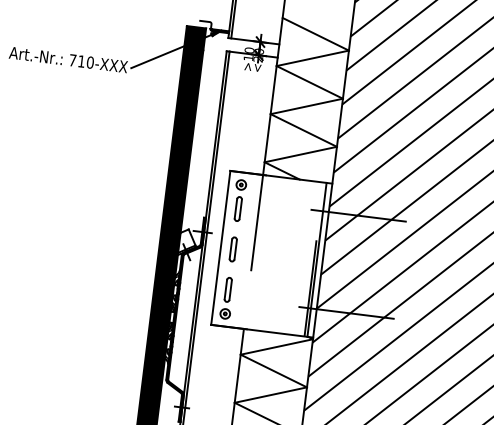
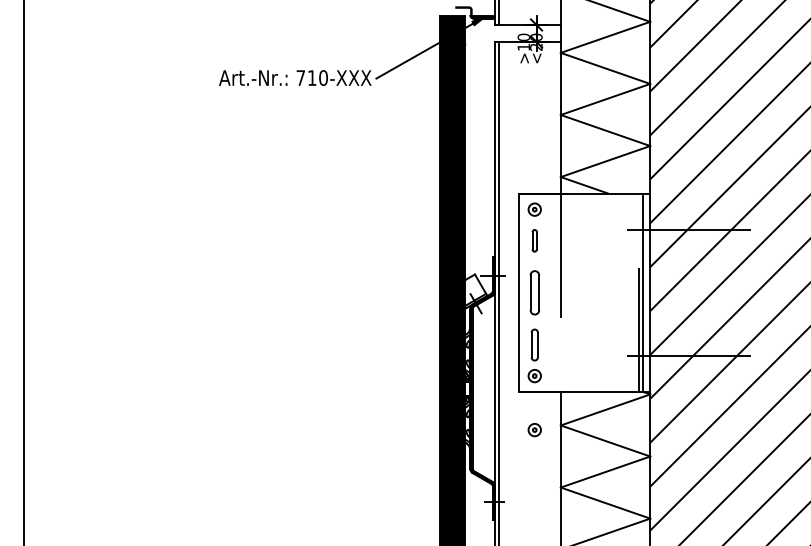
part: (238, 208) -> (534, 240), size x0.7
part: (233, 249) -> (534, 292), size x1.4
part: (219, 356) -> (534, 430), added

